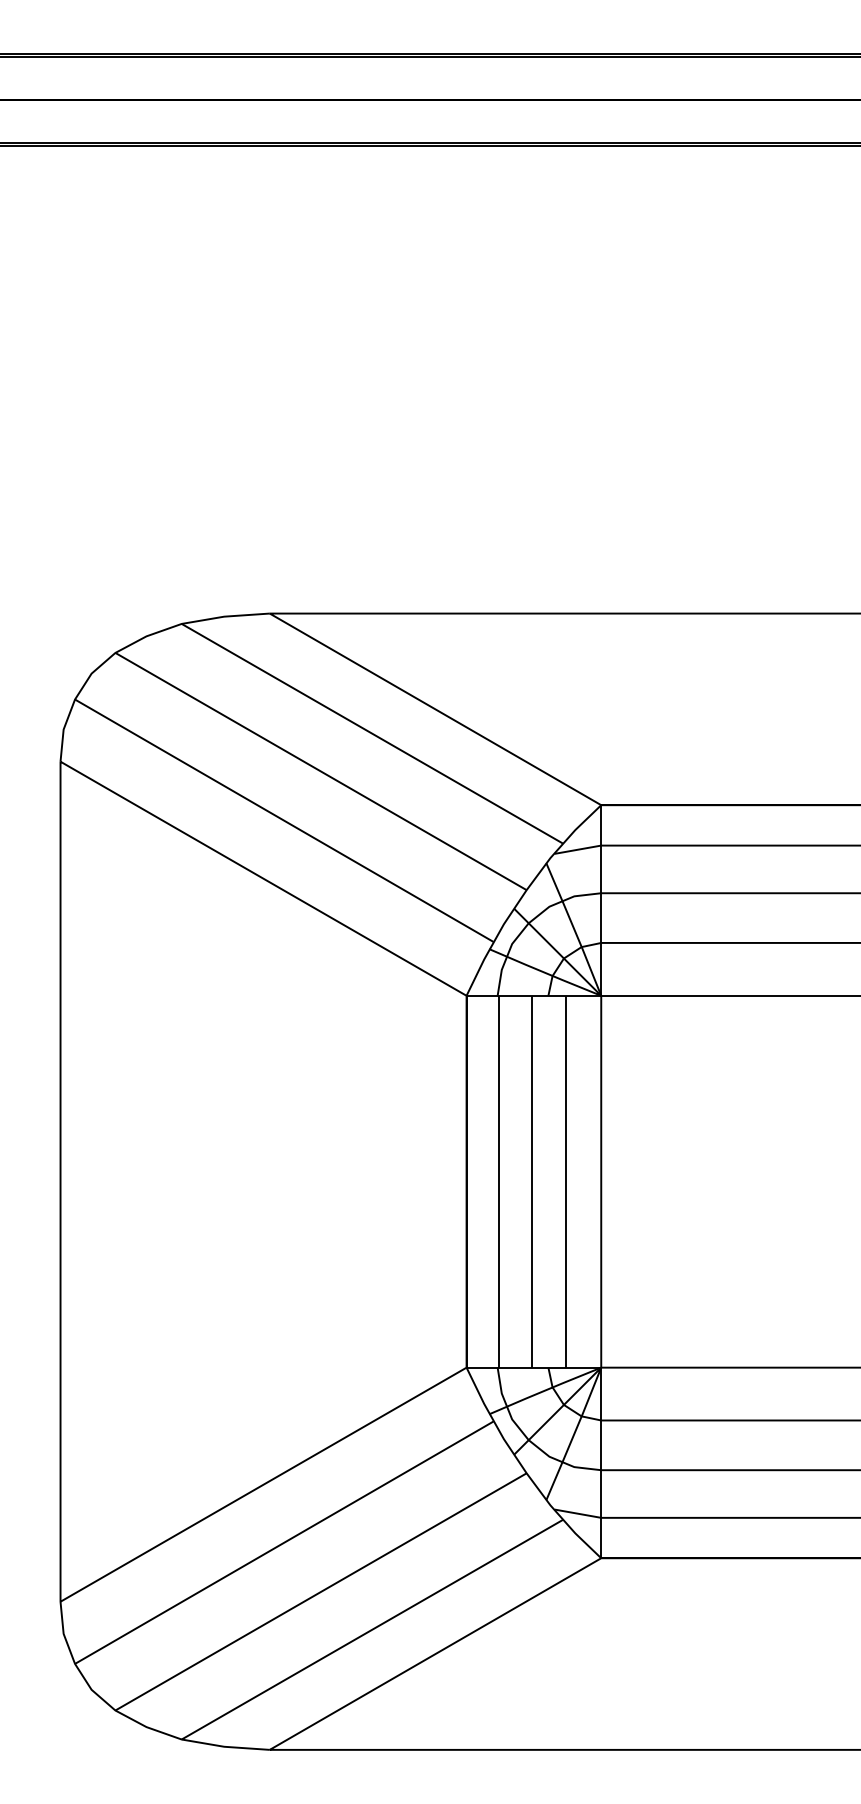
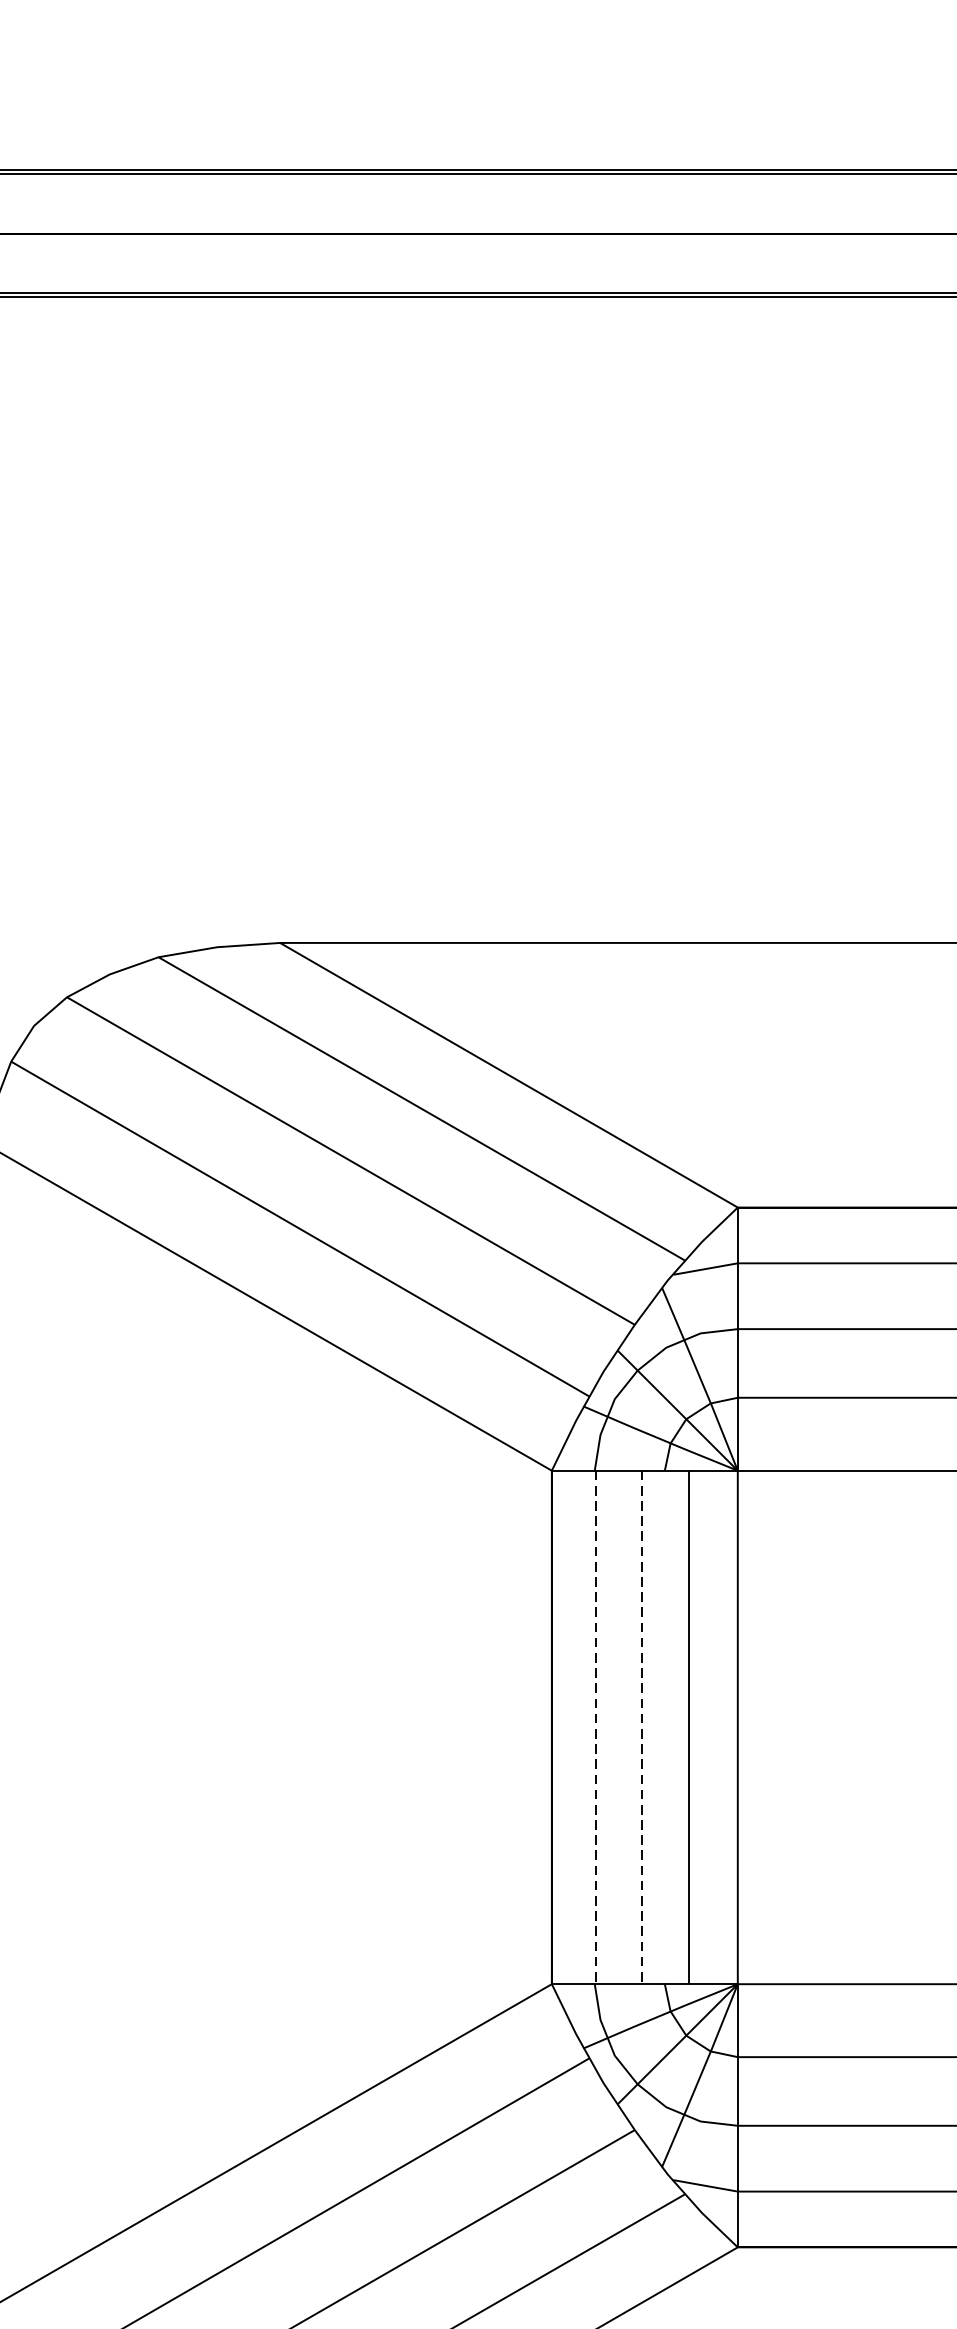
line: (498, 1181) -> (595, 1727), solid -> dashed
line: (531, 1181) -> (641, 1727), solid -> dashed

